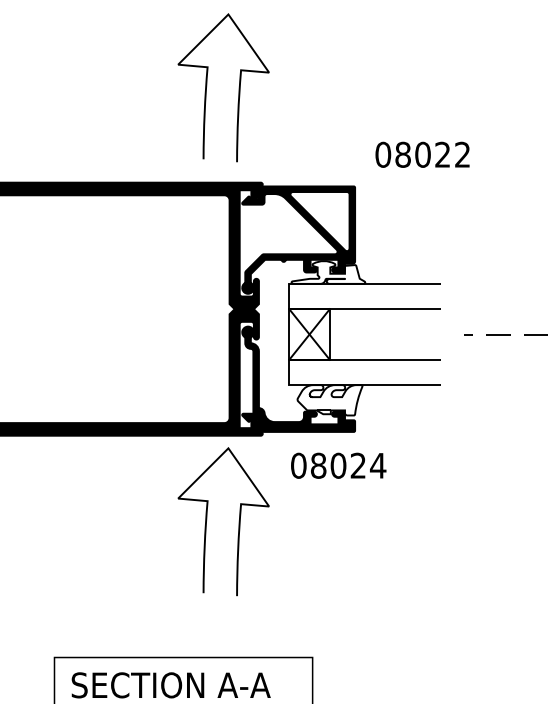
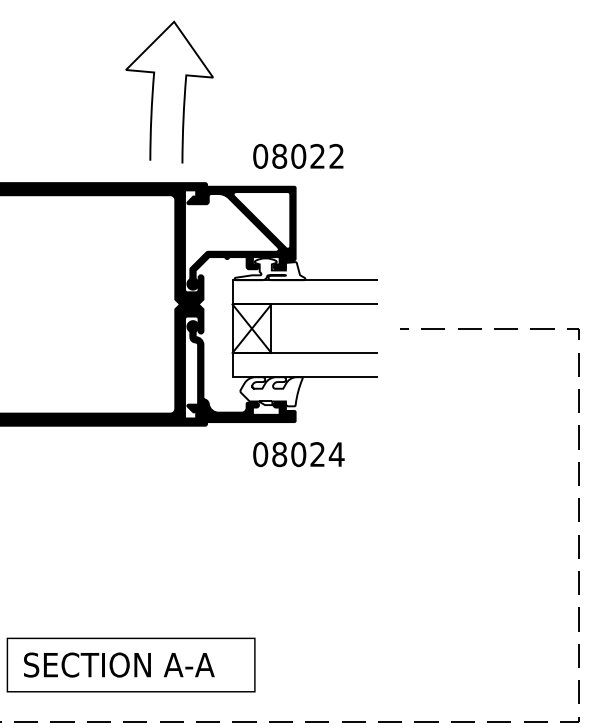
text: (422, 154) -> (298, 156), moved
text: (338, 465) -> (298, 454), moved
curve: (238, 525) -> (183, 511), removed

